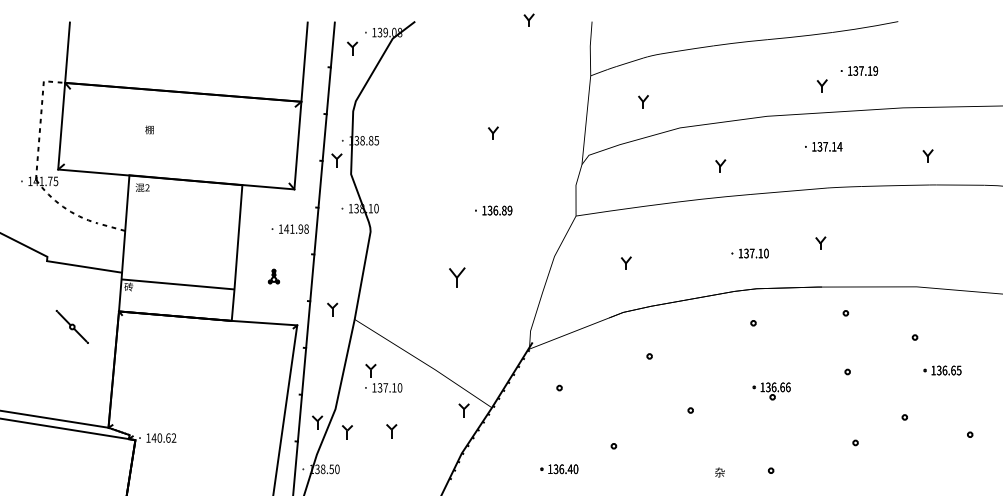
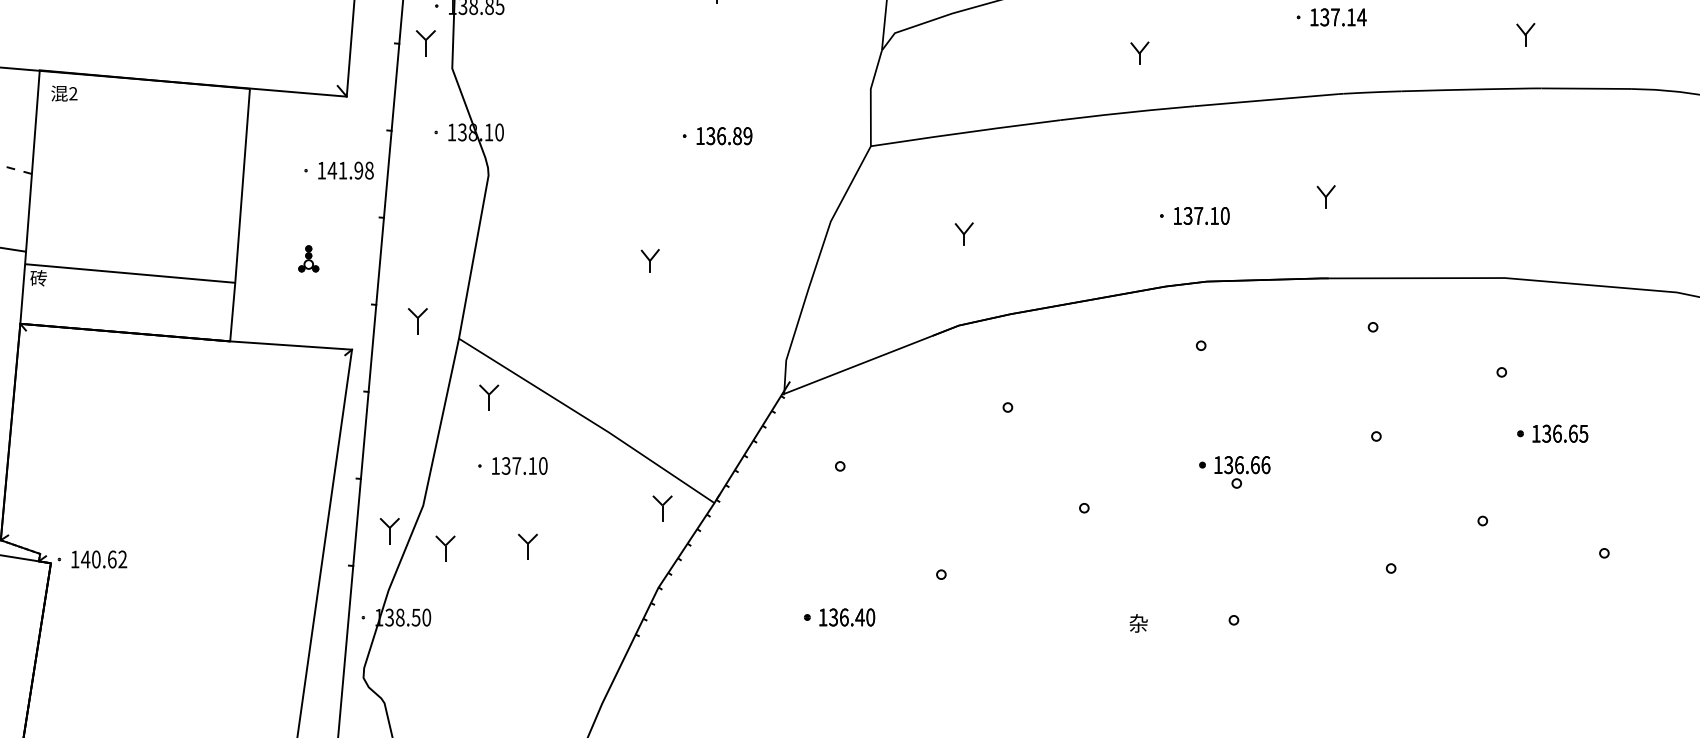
part: (457, 277) -> (650, 260), size x0.62
part: (370, 370) -> (488, 396), moved

